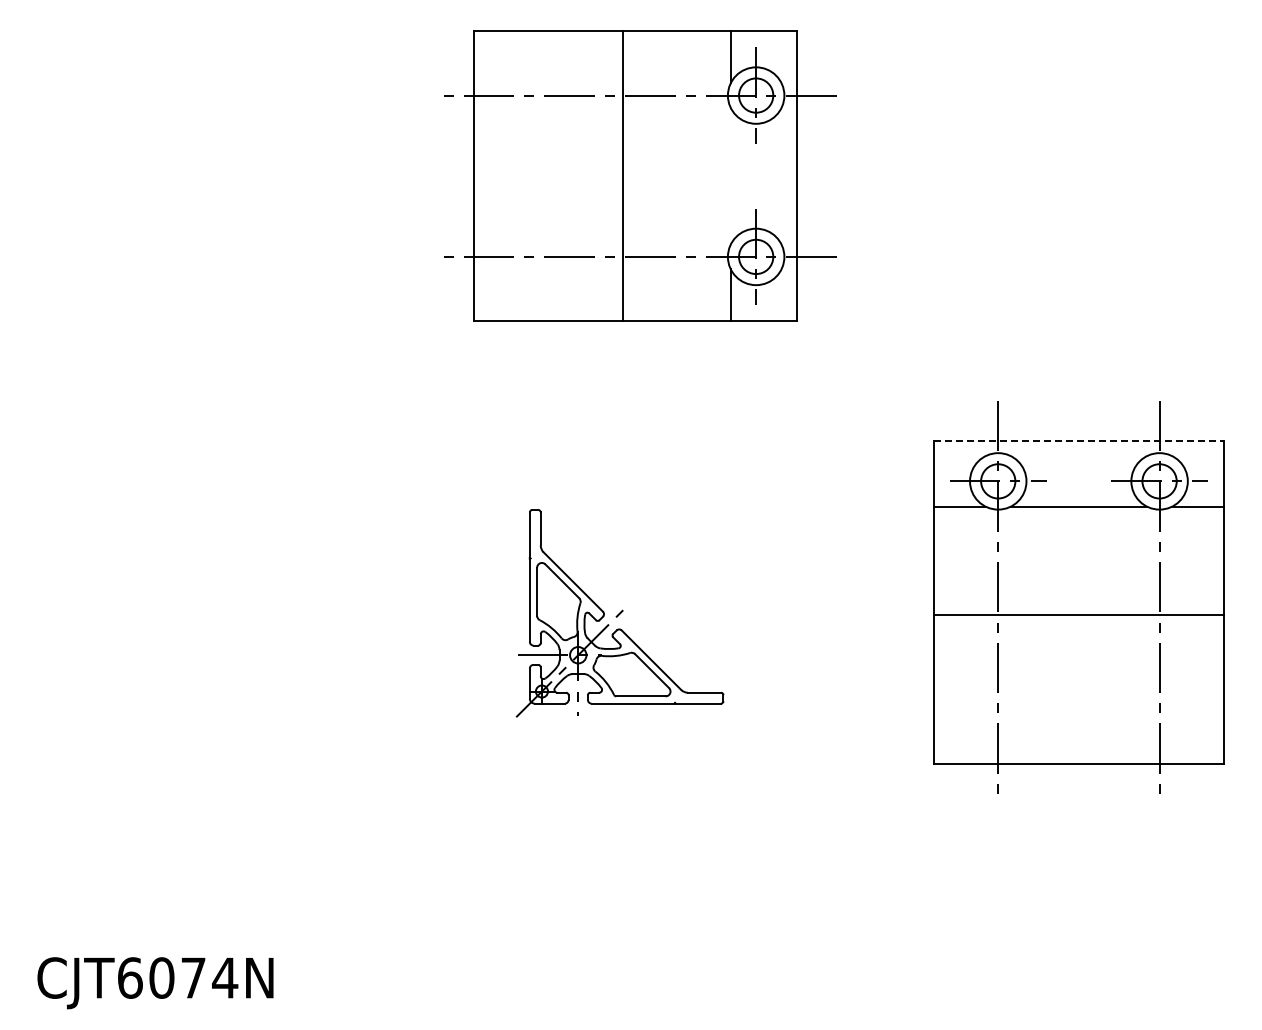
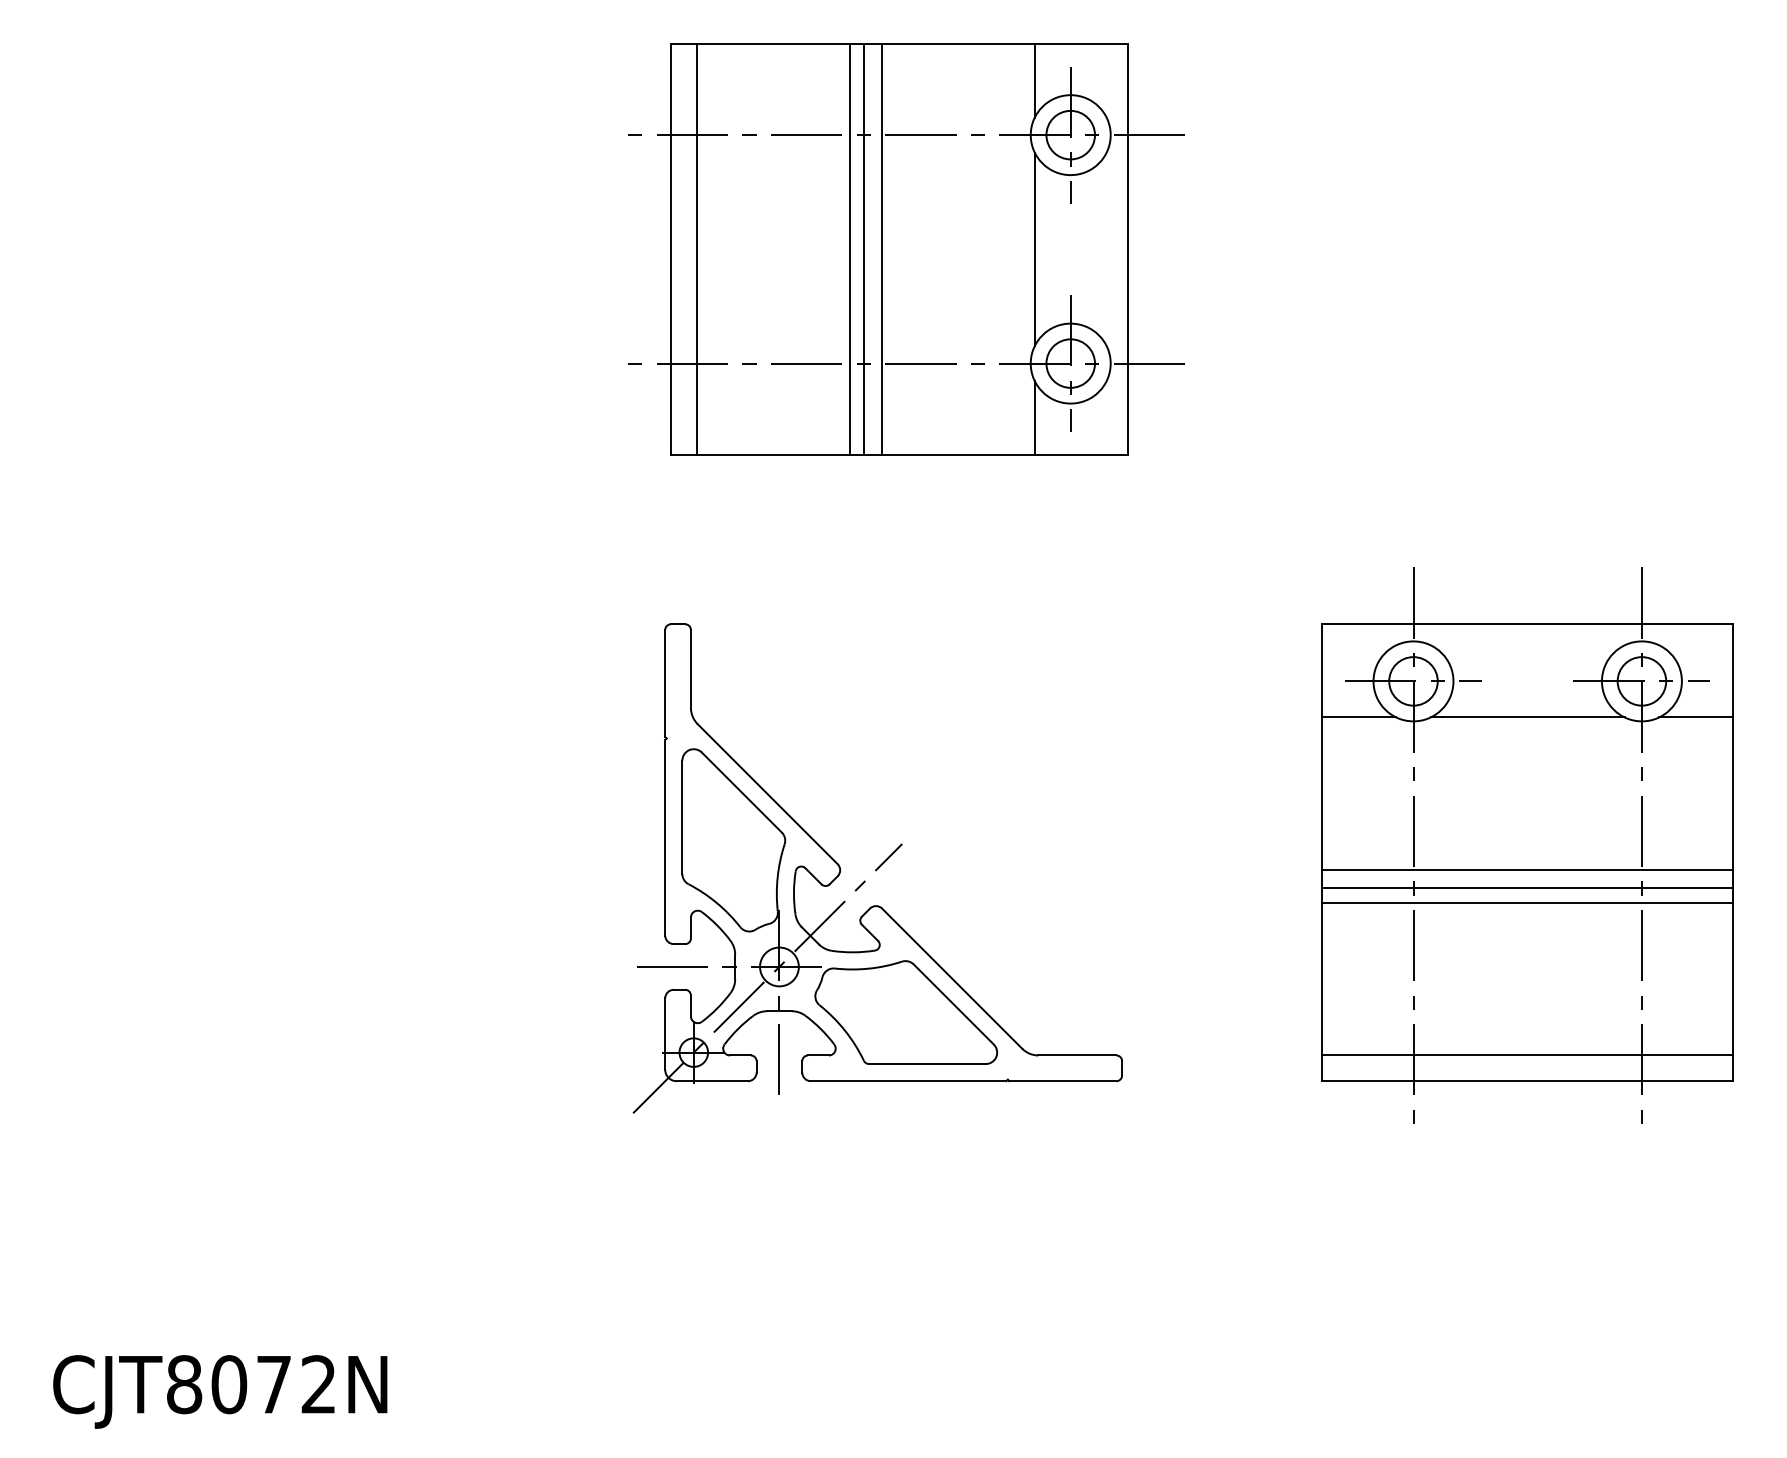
line: (730, 175) -> (1034, 248), added
line: (491, 176) -> (695, 249), added
line: (599, 176) -> (848, 249), added
line: (609, 176) -> (863, 249), added
line: (1079, 441) -> (1528, 624), dashed -> solid
part: (619, 613) -> (877, 868), size x1.67
line: (1078, 627) -> (1527, 888), added
line: (1078, 637) -> (1527, 902), added
line: (1078, 745) -> (1527, 1055), added
text: (178, 977) -> (252, 1383), CJT6074N -> CJT8072N

